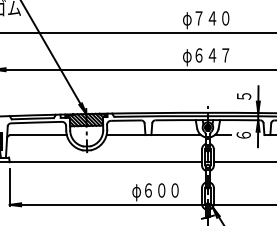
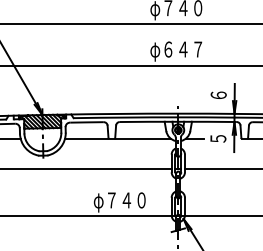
text: (243, 96) -> (218, 95), ５ -> ６
text: (243, 134) -> (218, 137), ６ -> ５
text: (155, 190) -> (119, 200), φ６００ -> φ７４０

